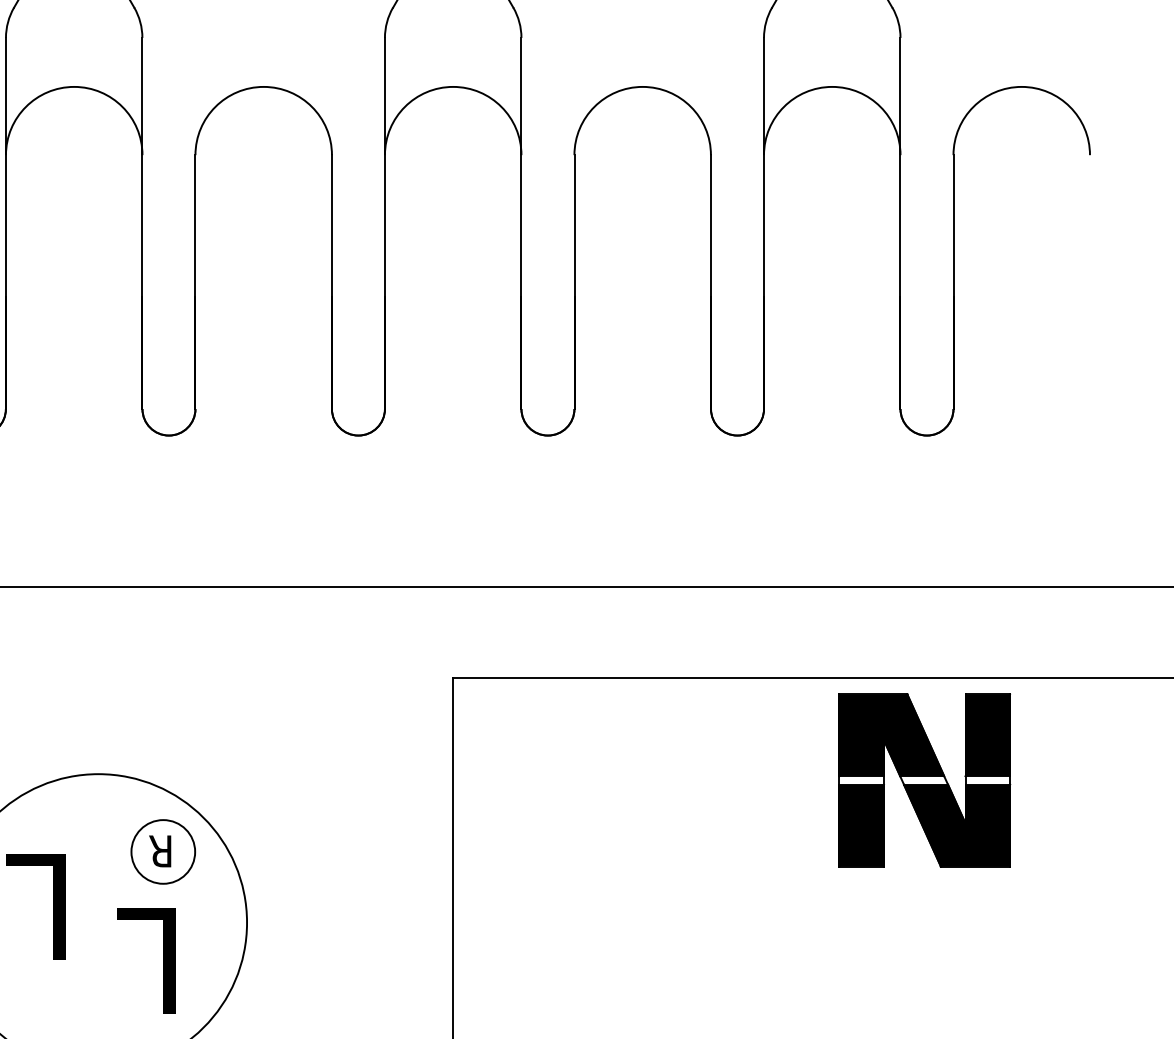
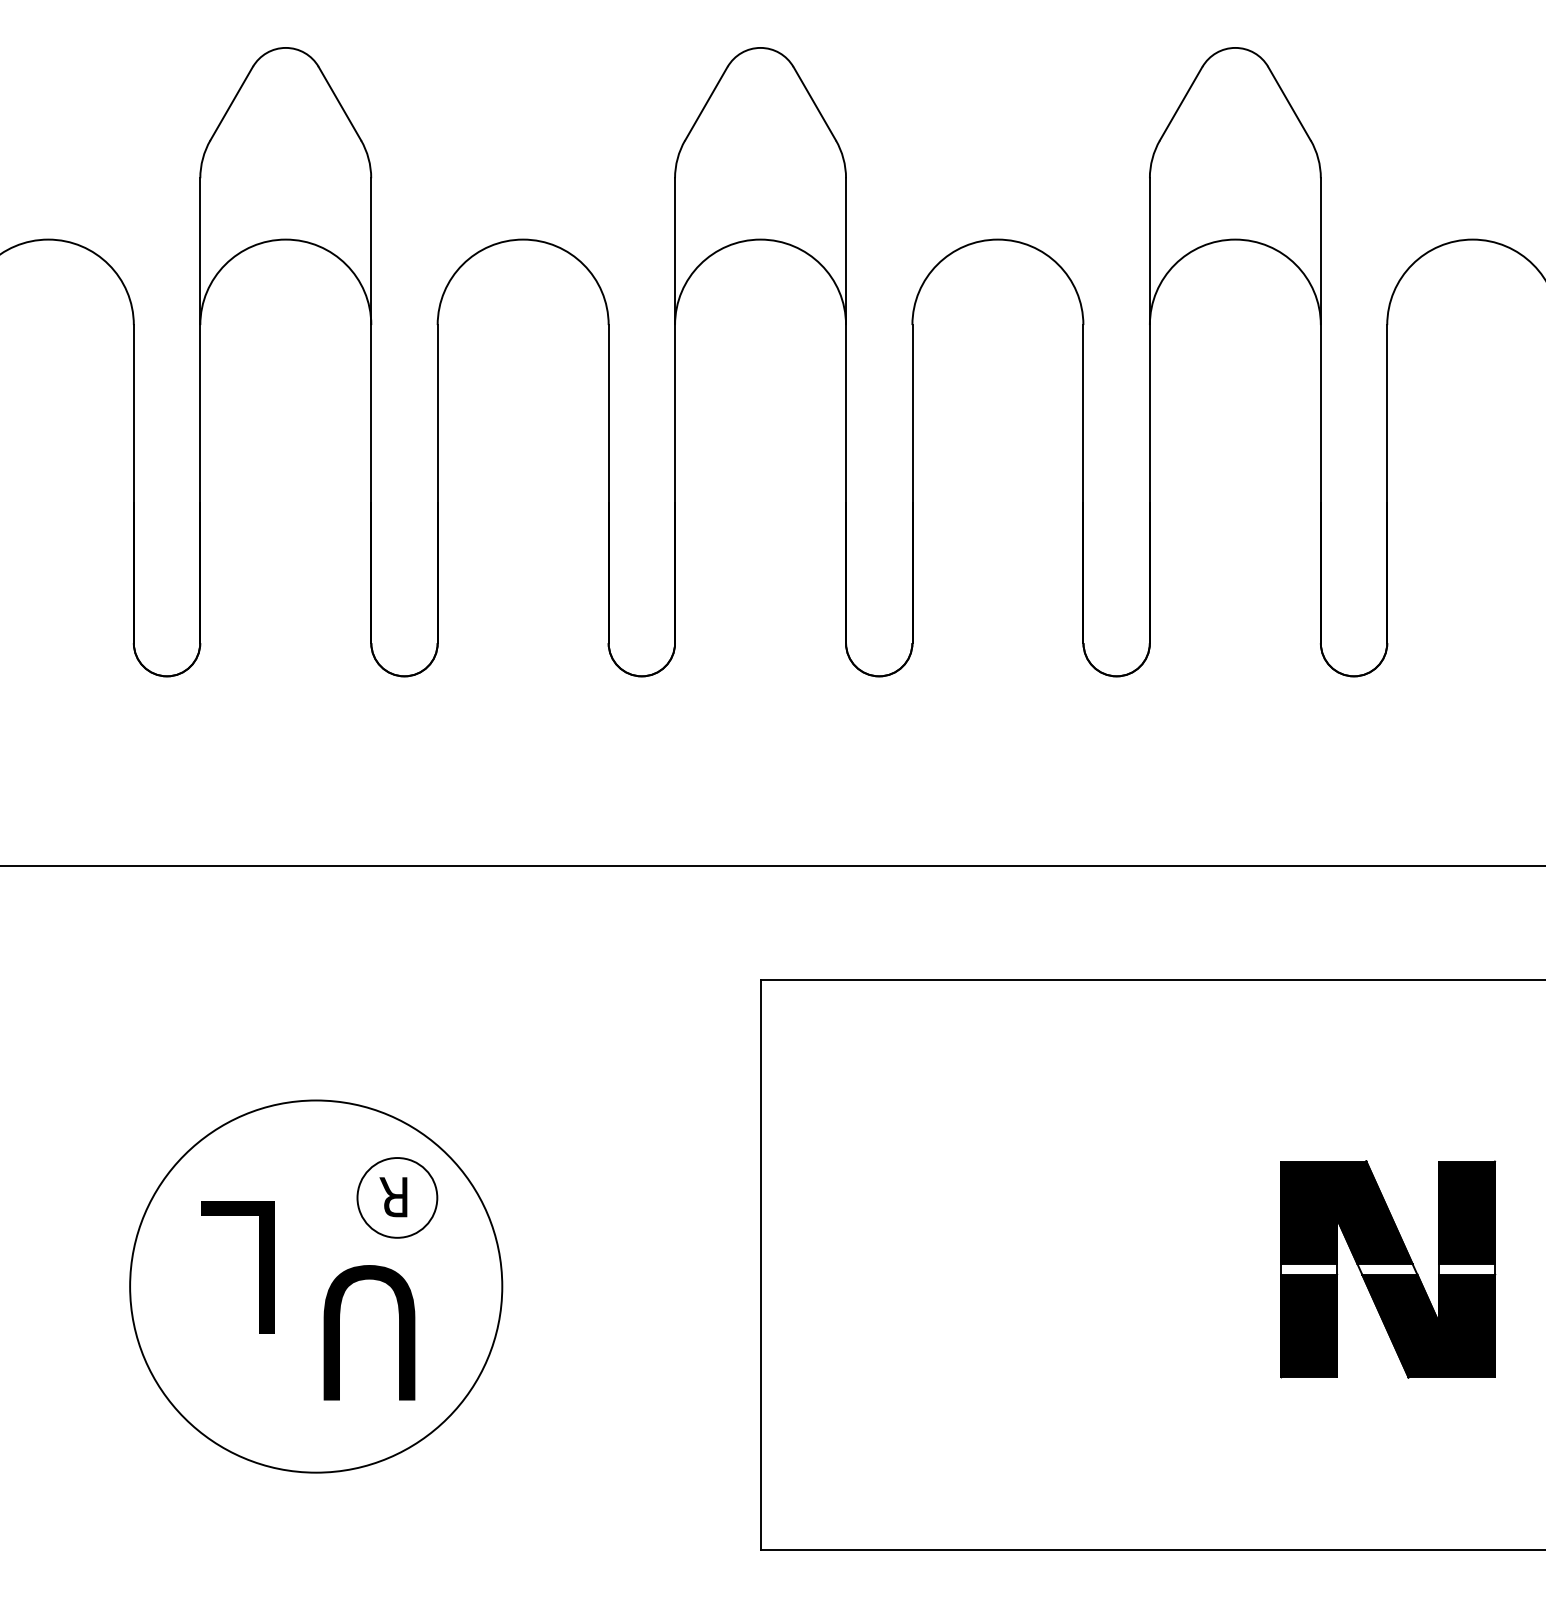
part: (924, 780) -> (1388, 1269), moved
text: (141, 959) -> (369, 1332), L -> U

